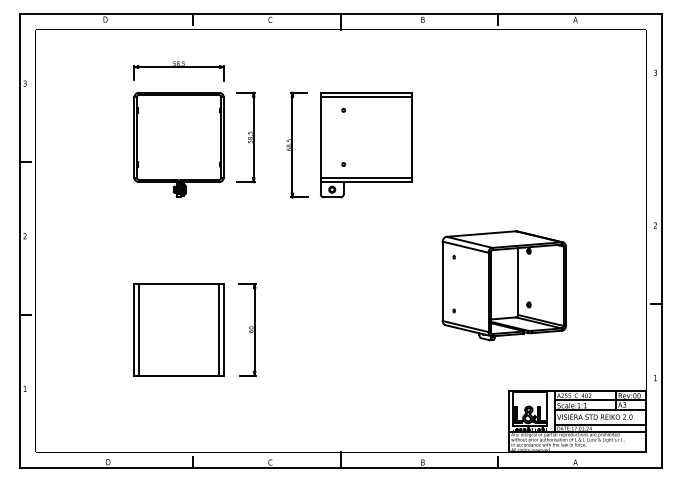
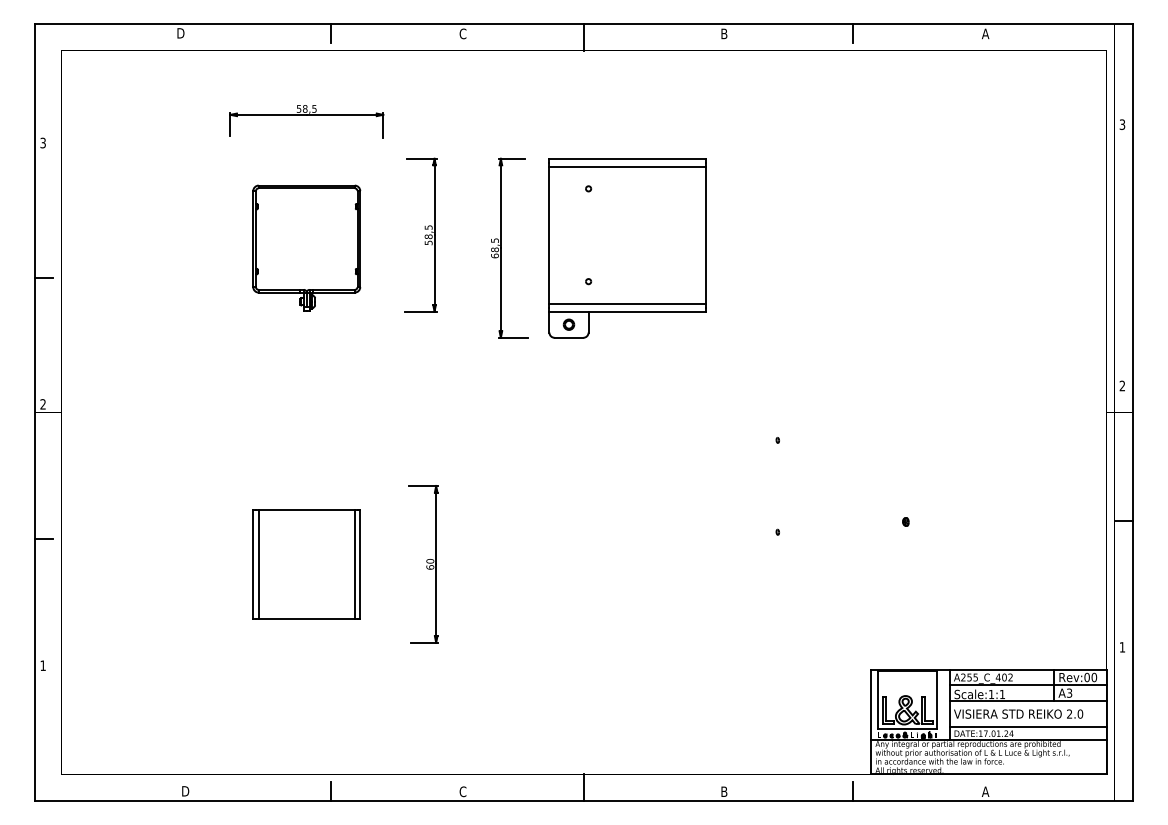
part: (178, 144) -> (305, 247), size x0.7
part: (503, 285) -> (862, 488), removed
part: (178, 329) -> (305, 564), size x0.7

